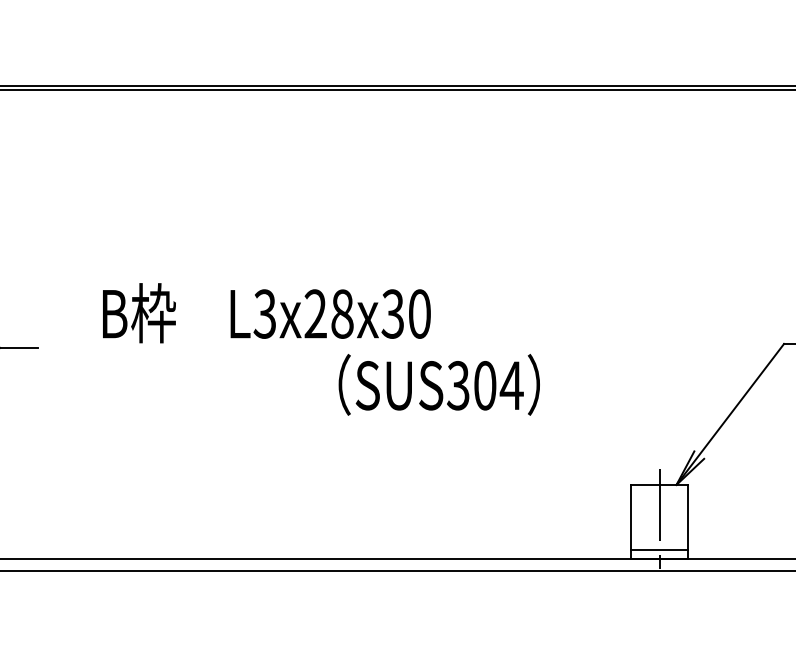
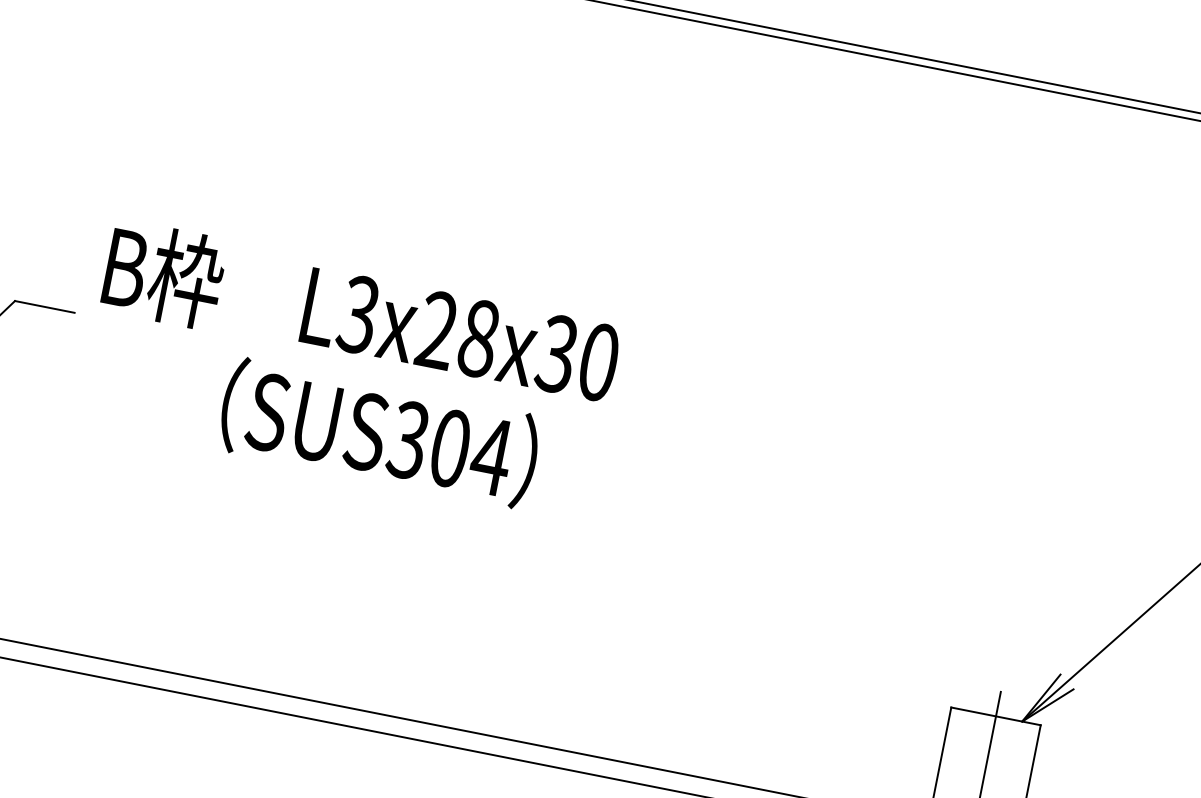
text: (266, 313) -> (361, 314), moved
text: (438, 384) -> (378, 432), moved

